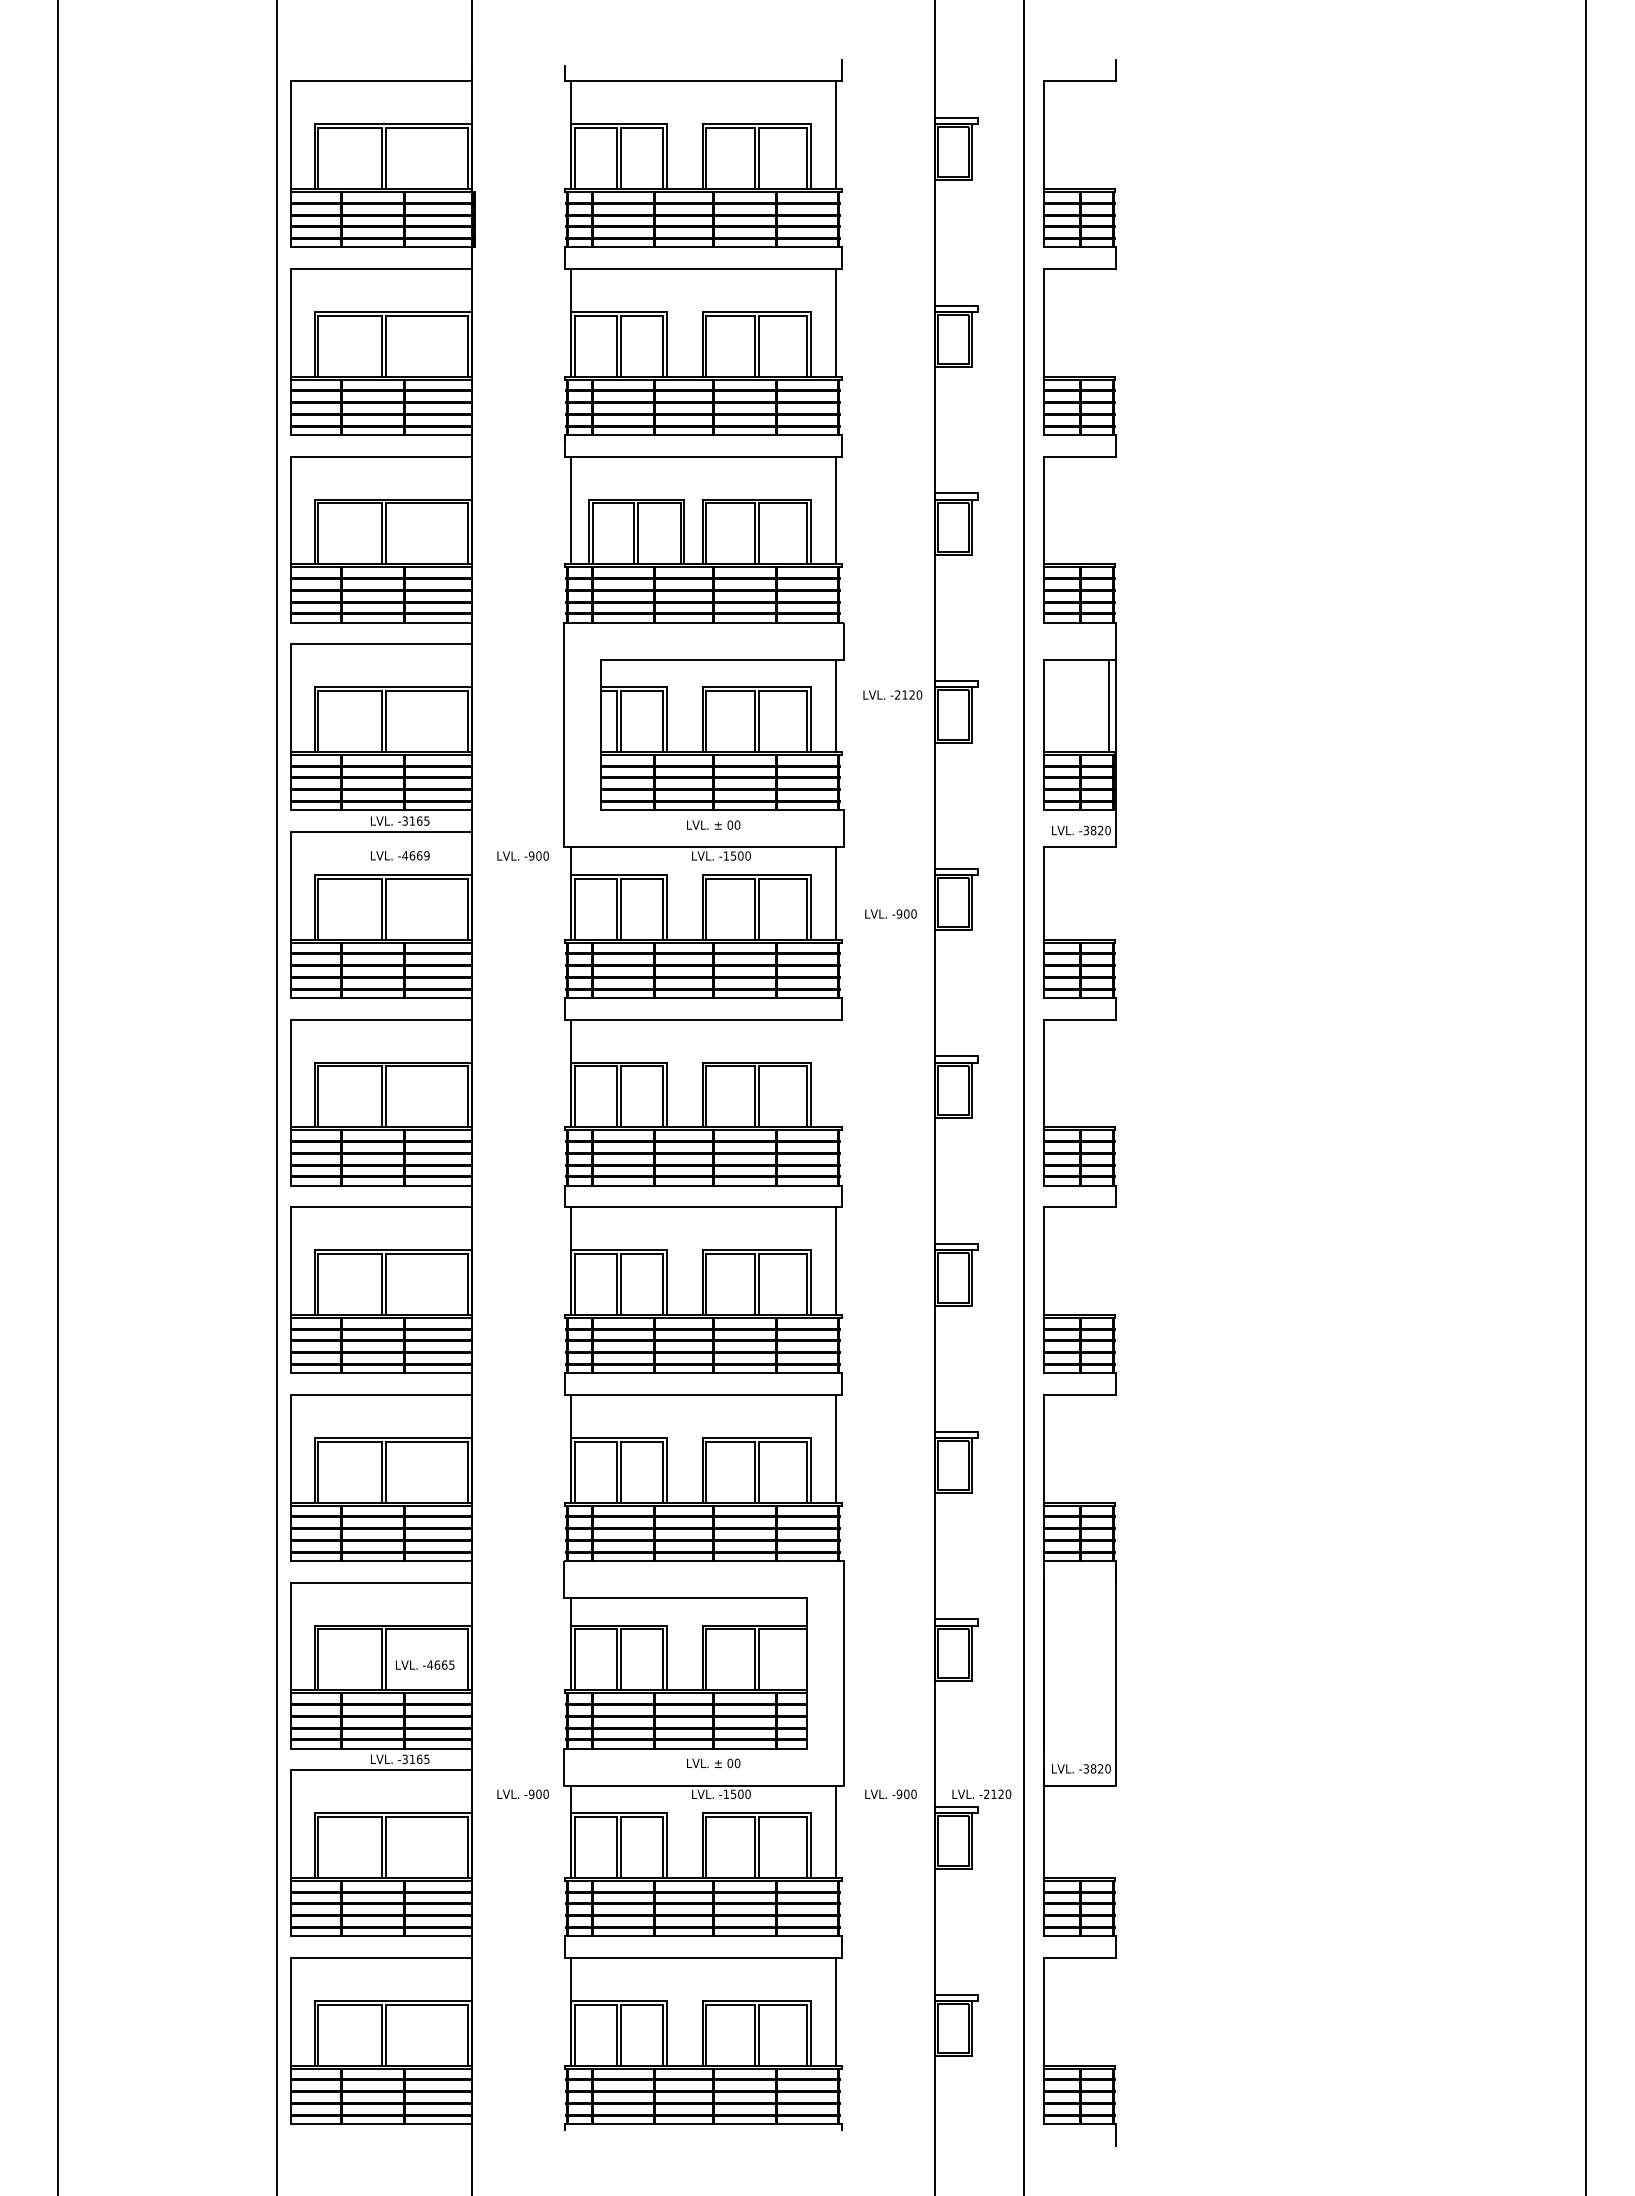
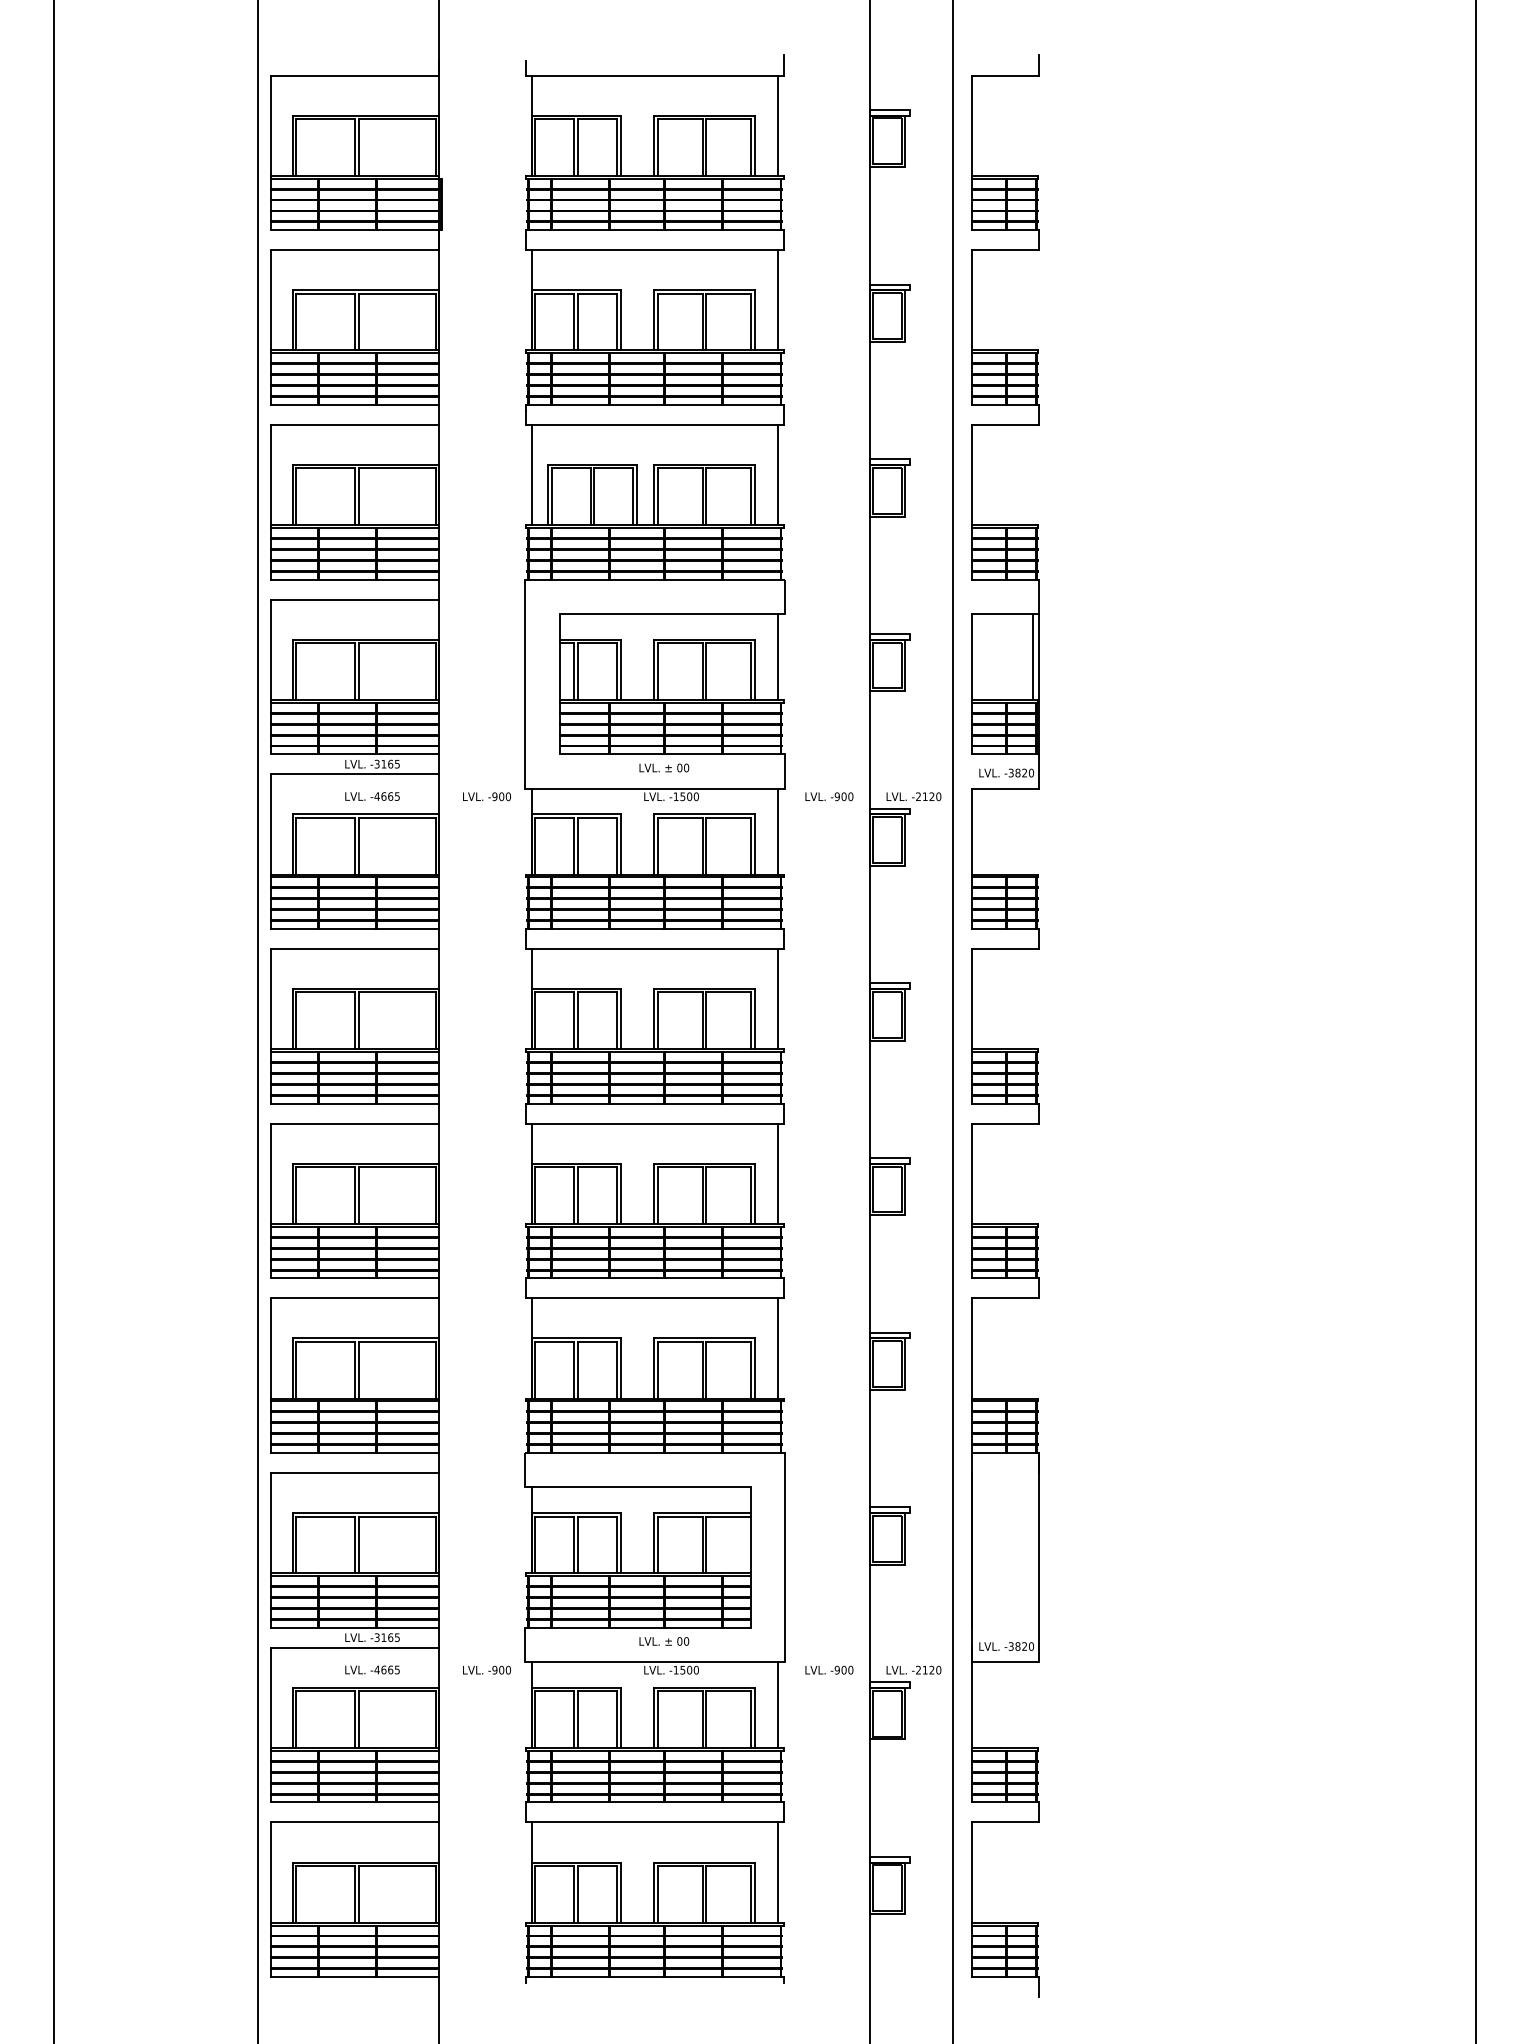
text: (892, 694) -> (913, 796), moved
text: (426, 855) -> (397, 796), -4669 -> -4665
text: (890, 913) -> (828, 796), moved
line: (835, 1073) -> (777, 999), added
text: (425, 1664) -> (372, 1669), moved

